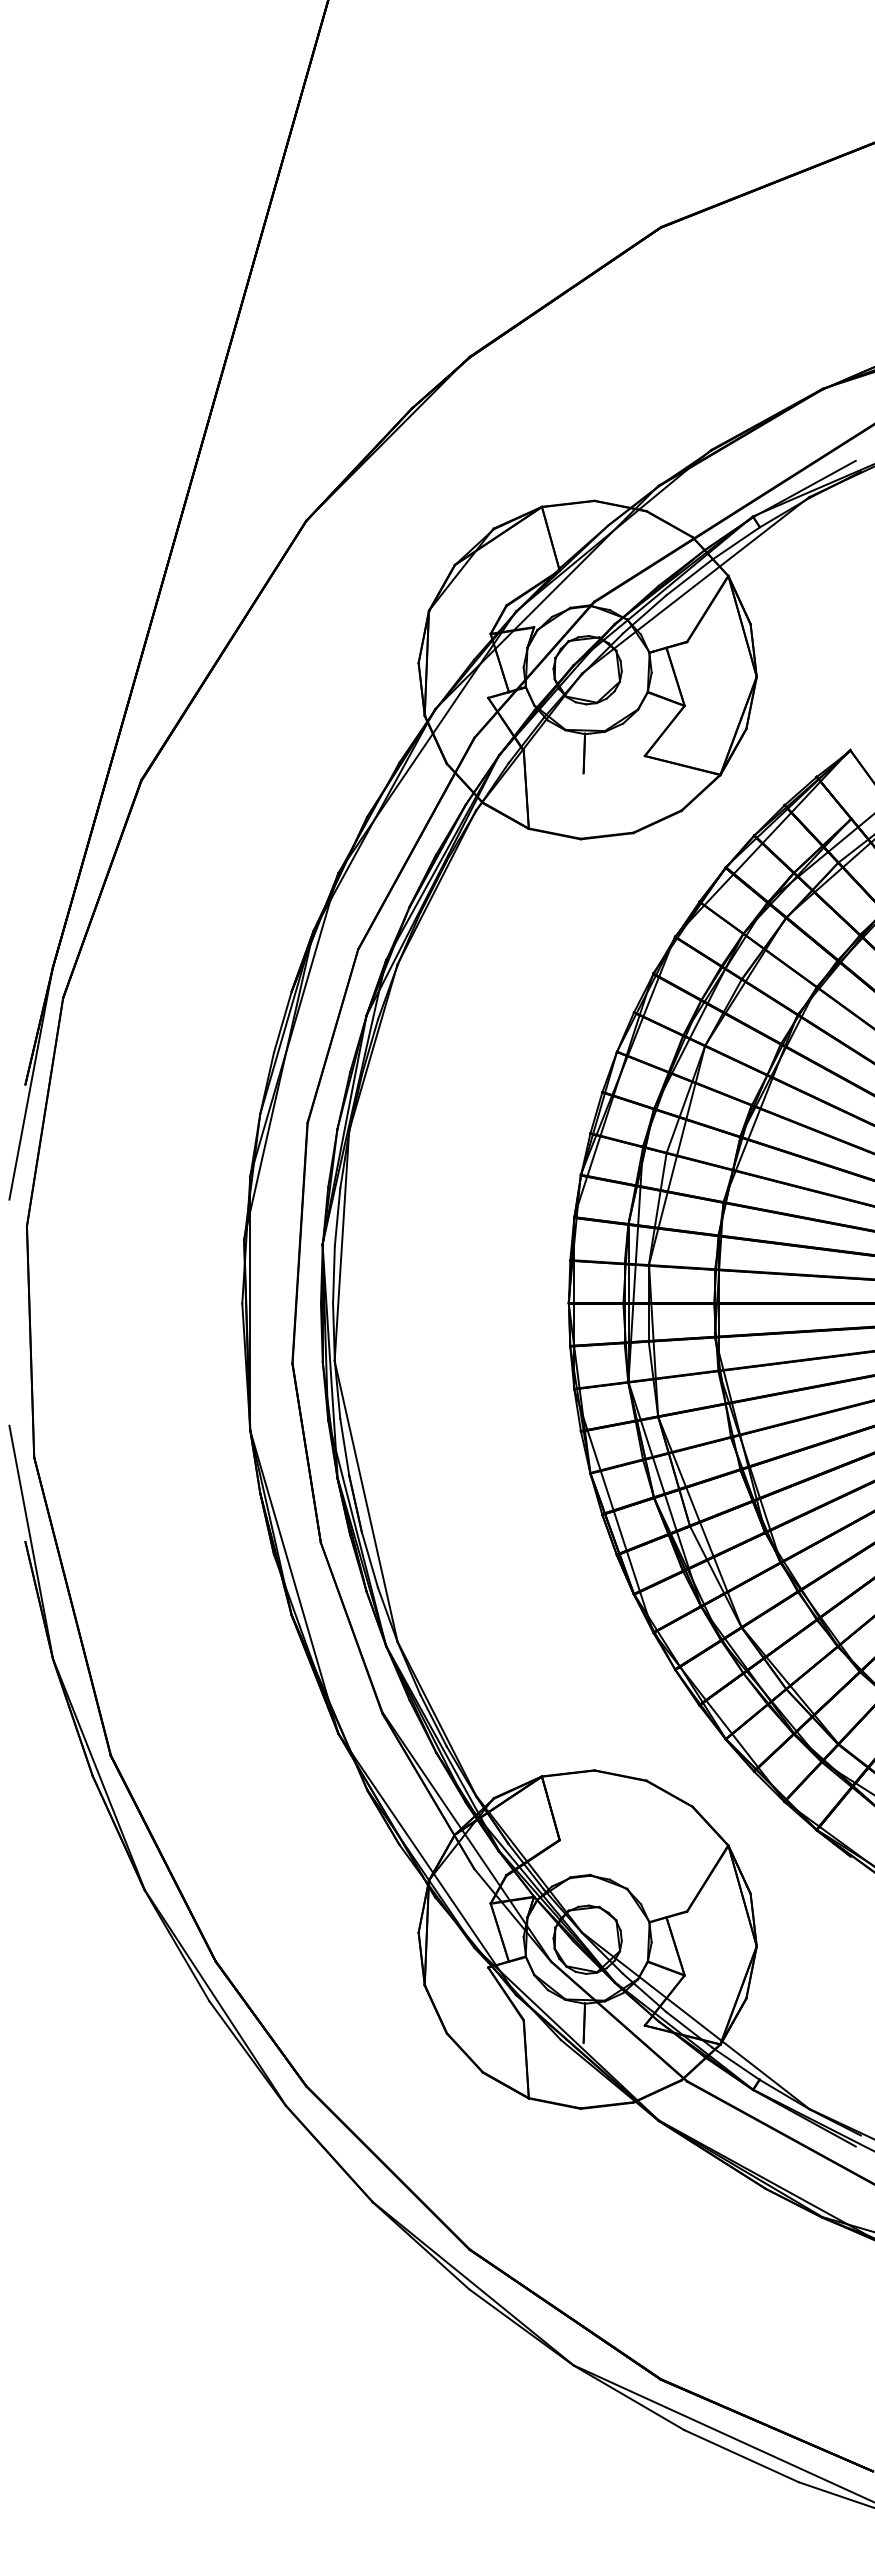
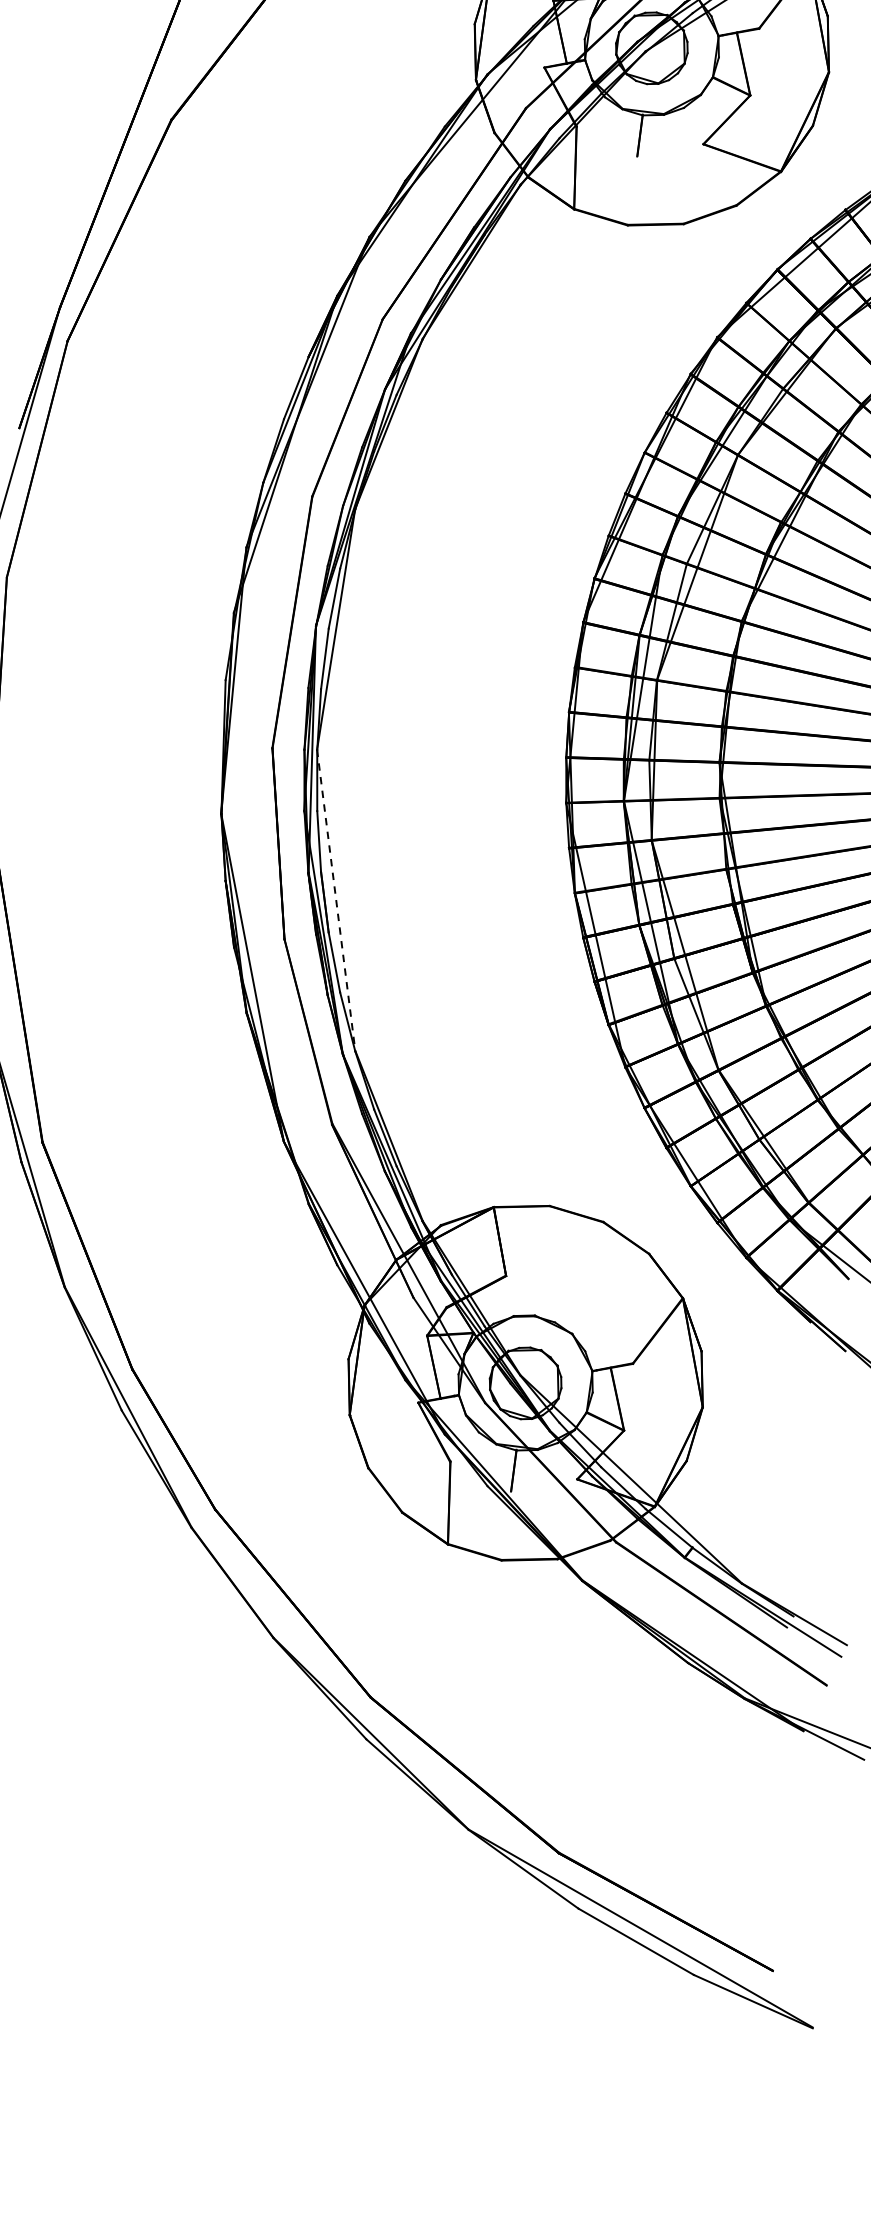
line: (366, 1501) -> (336, 900), solid -> dashed

